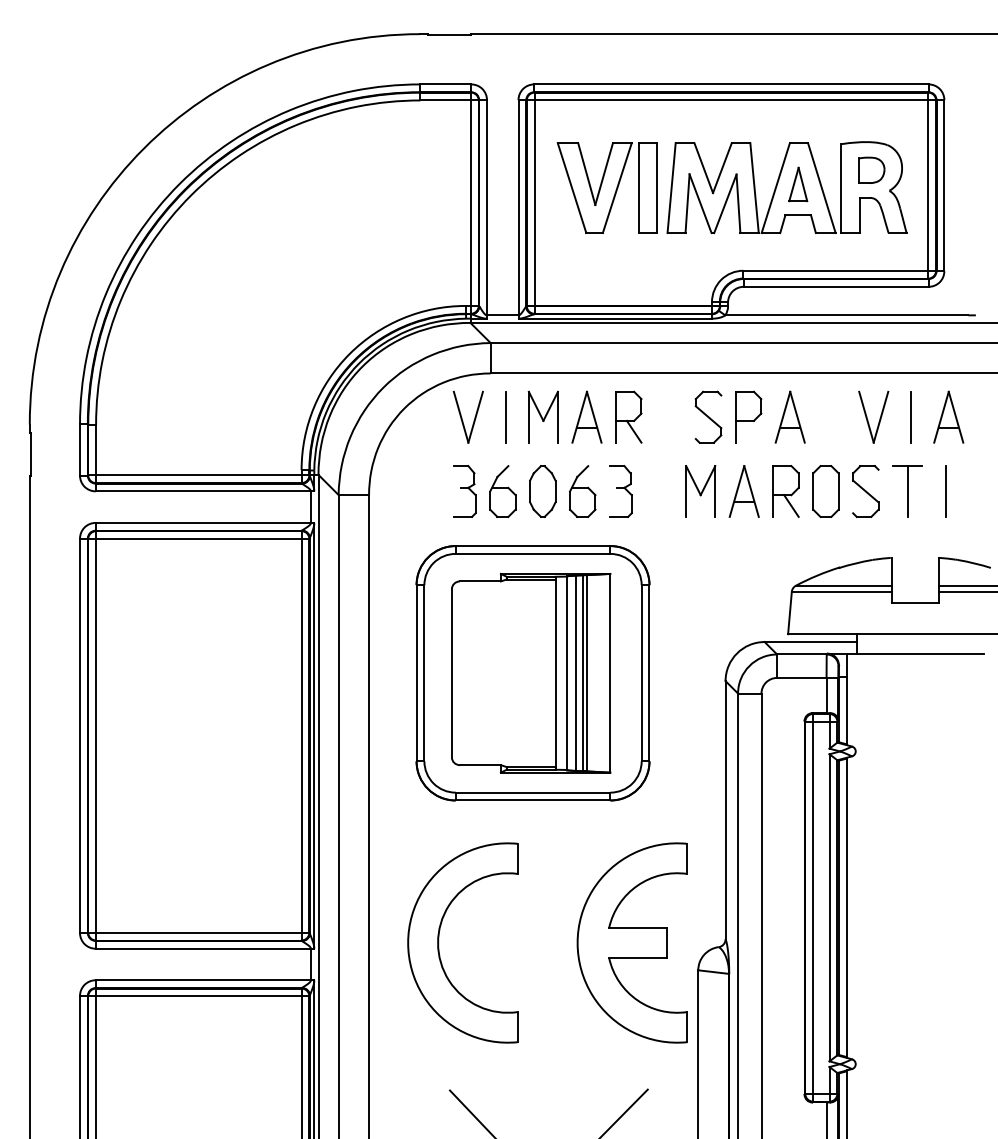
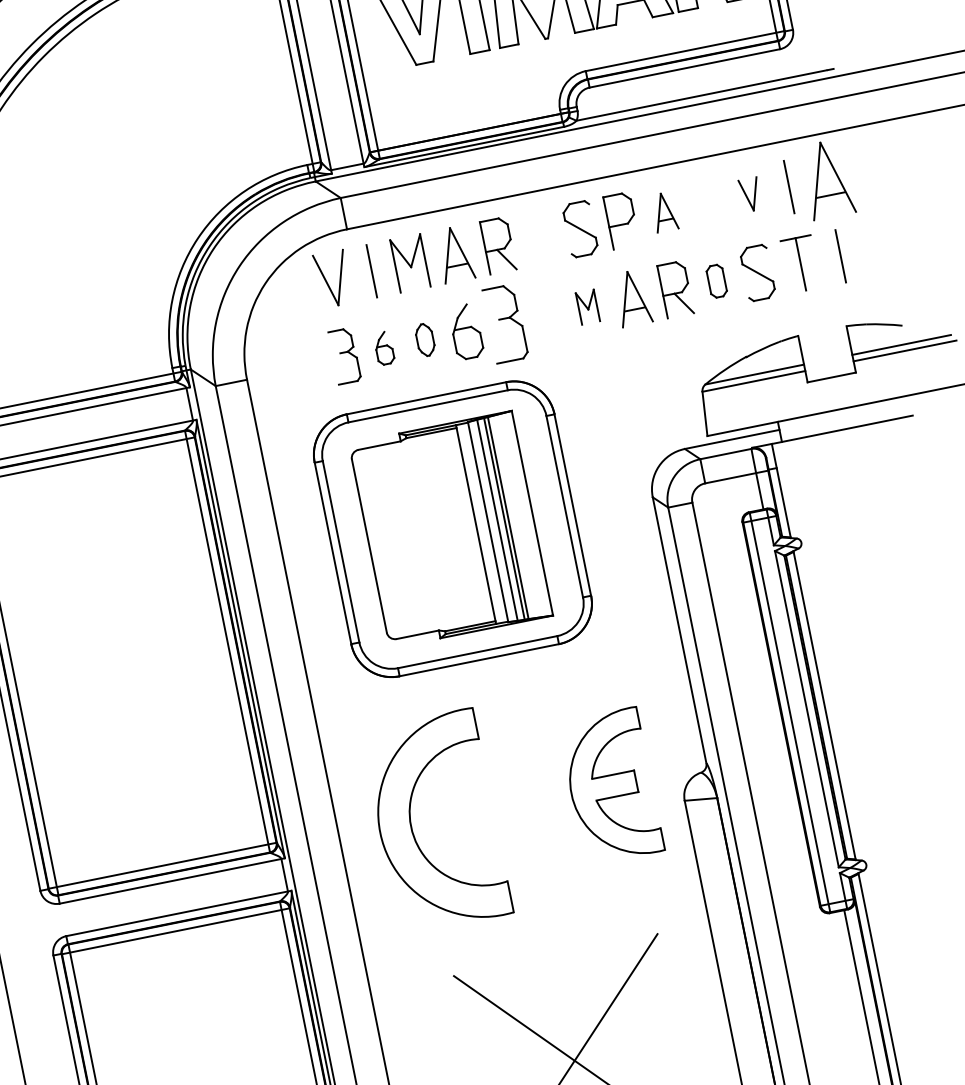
part: (789, 416) -> (663, 211), size x0.7
part: (873, 416) -> (750, 194), size x0.6
part: (948, 416) -> (827, 178), size x1.4
part: (502, 491) -> (383, 348), size x0.6
part: (542, 491) -> (424, 340), size x0.6
part: (620, 491) -> (505, 323), size x1.4
part: (700, 491) -> (587, 307), size x0.6
part: (825, 491) -> (716, 281), size x0.6
part: (631, 942) -> (610, 786), size x0.7

